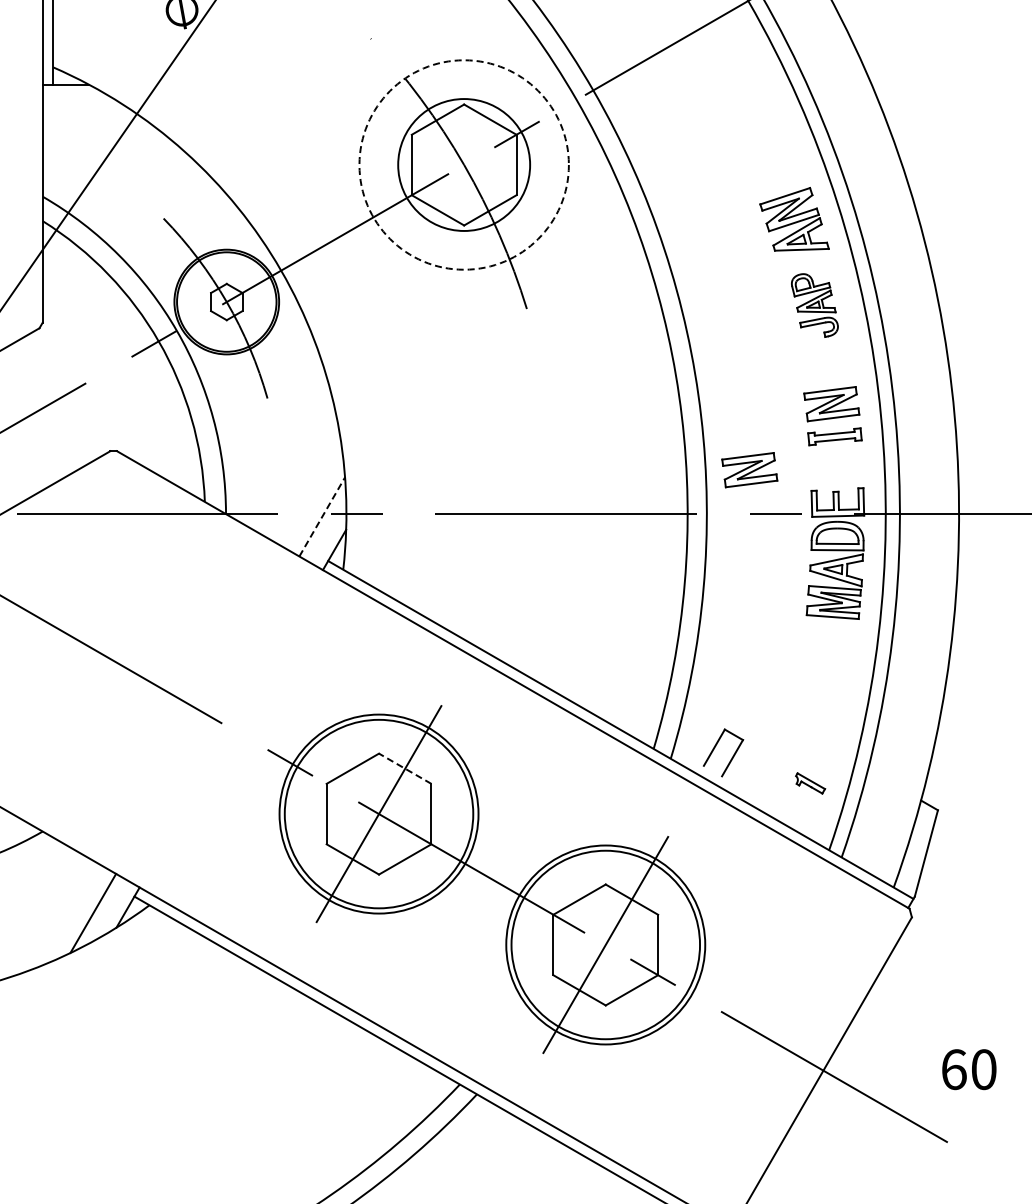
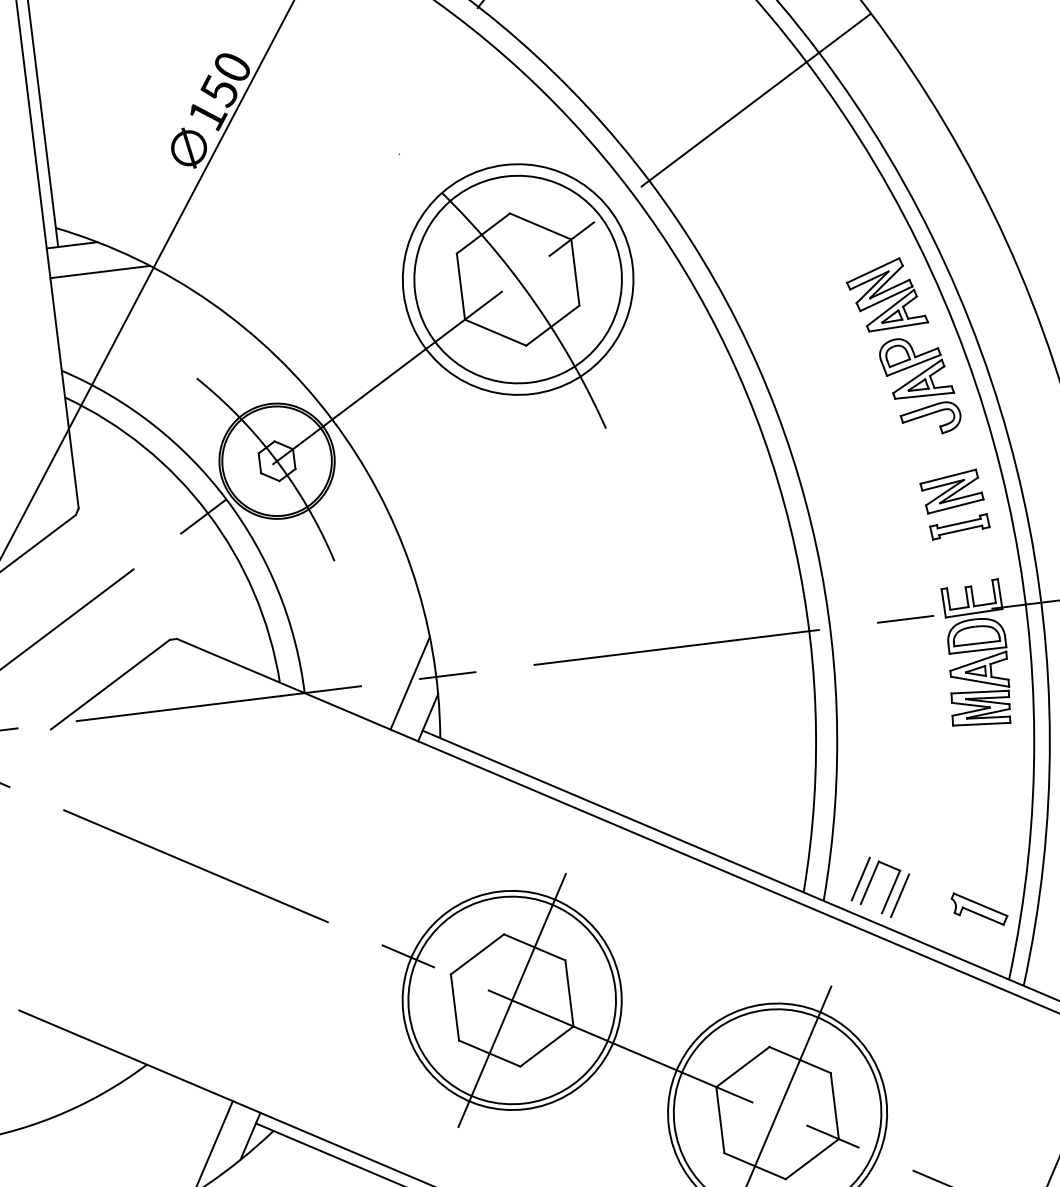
line: (88, 111) -> (100, 271), added
circle: (463, 164) -> (517, 279), dashed -> solid
circle: (463, 164) -> (517, 279), size x1.43
part: (814, 305) -> (919, 386), size x1.43
part: (749, 470) -> (871, 575), removed
line: (322, 516) -> (410, 682), dashed -> solid
line: (706, 743) -> (860, 879), added
line: (739, 762) -> (899, 895), added
line: (404, 768) -> (533, 947), dashed -> solid
part: (810, 783) -> (979, 909), size x1.67

